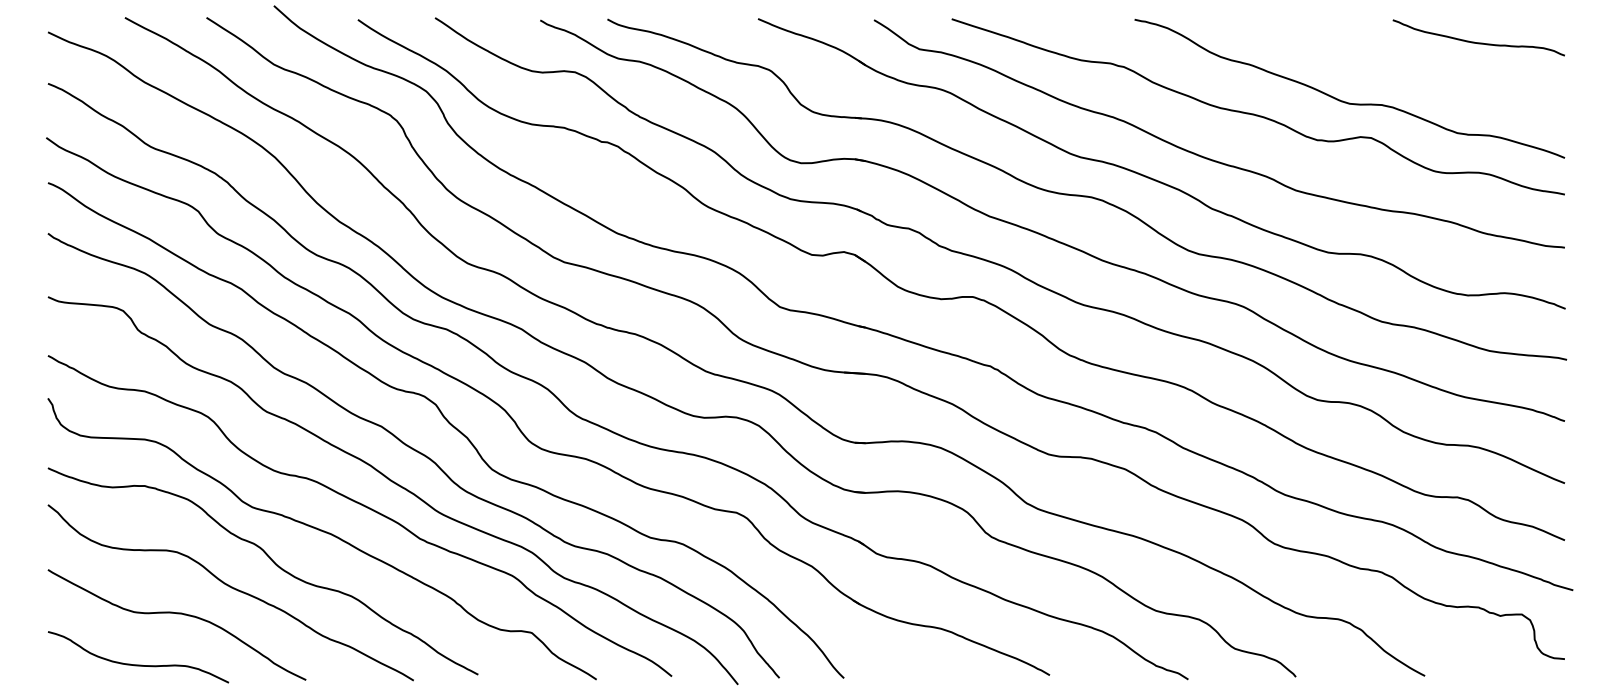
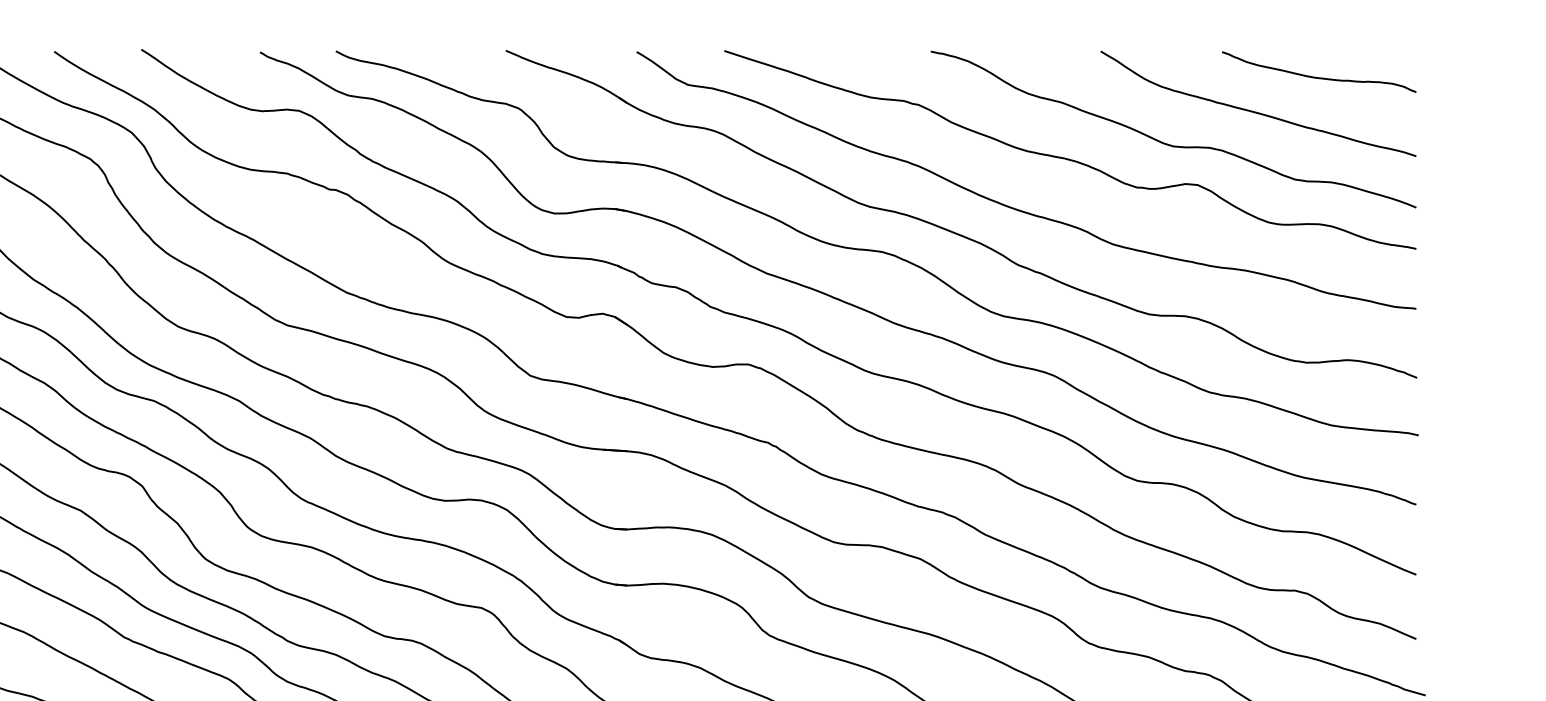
curve: (1422, 72) -> (1255, 111), added

